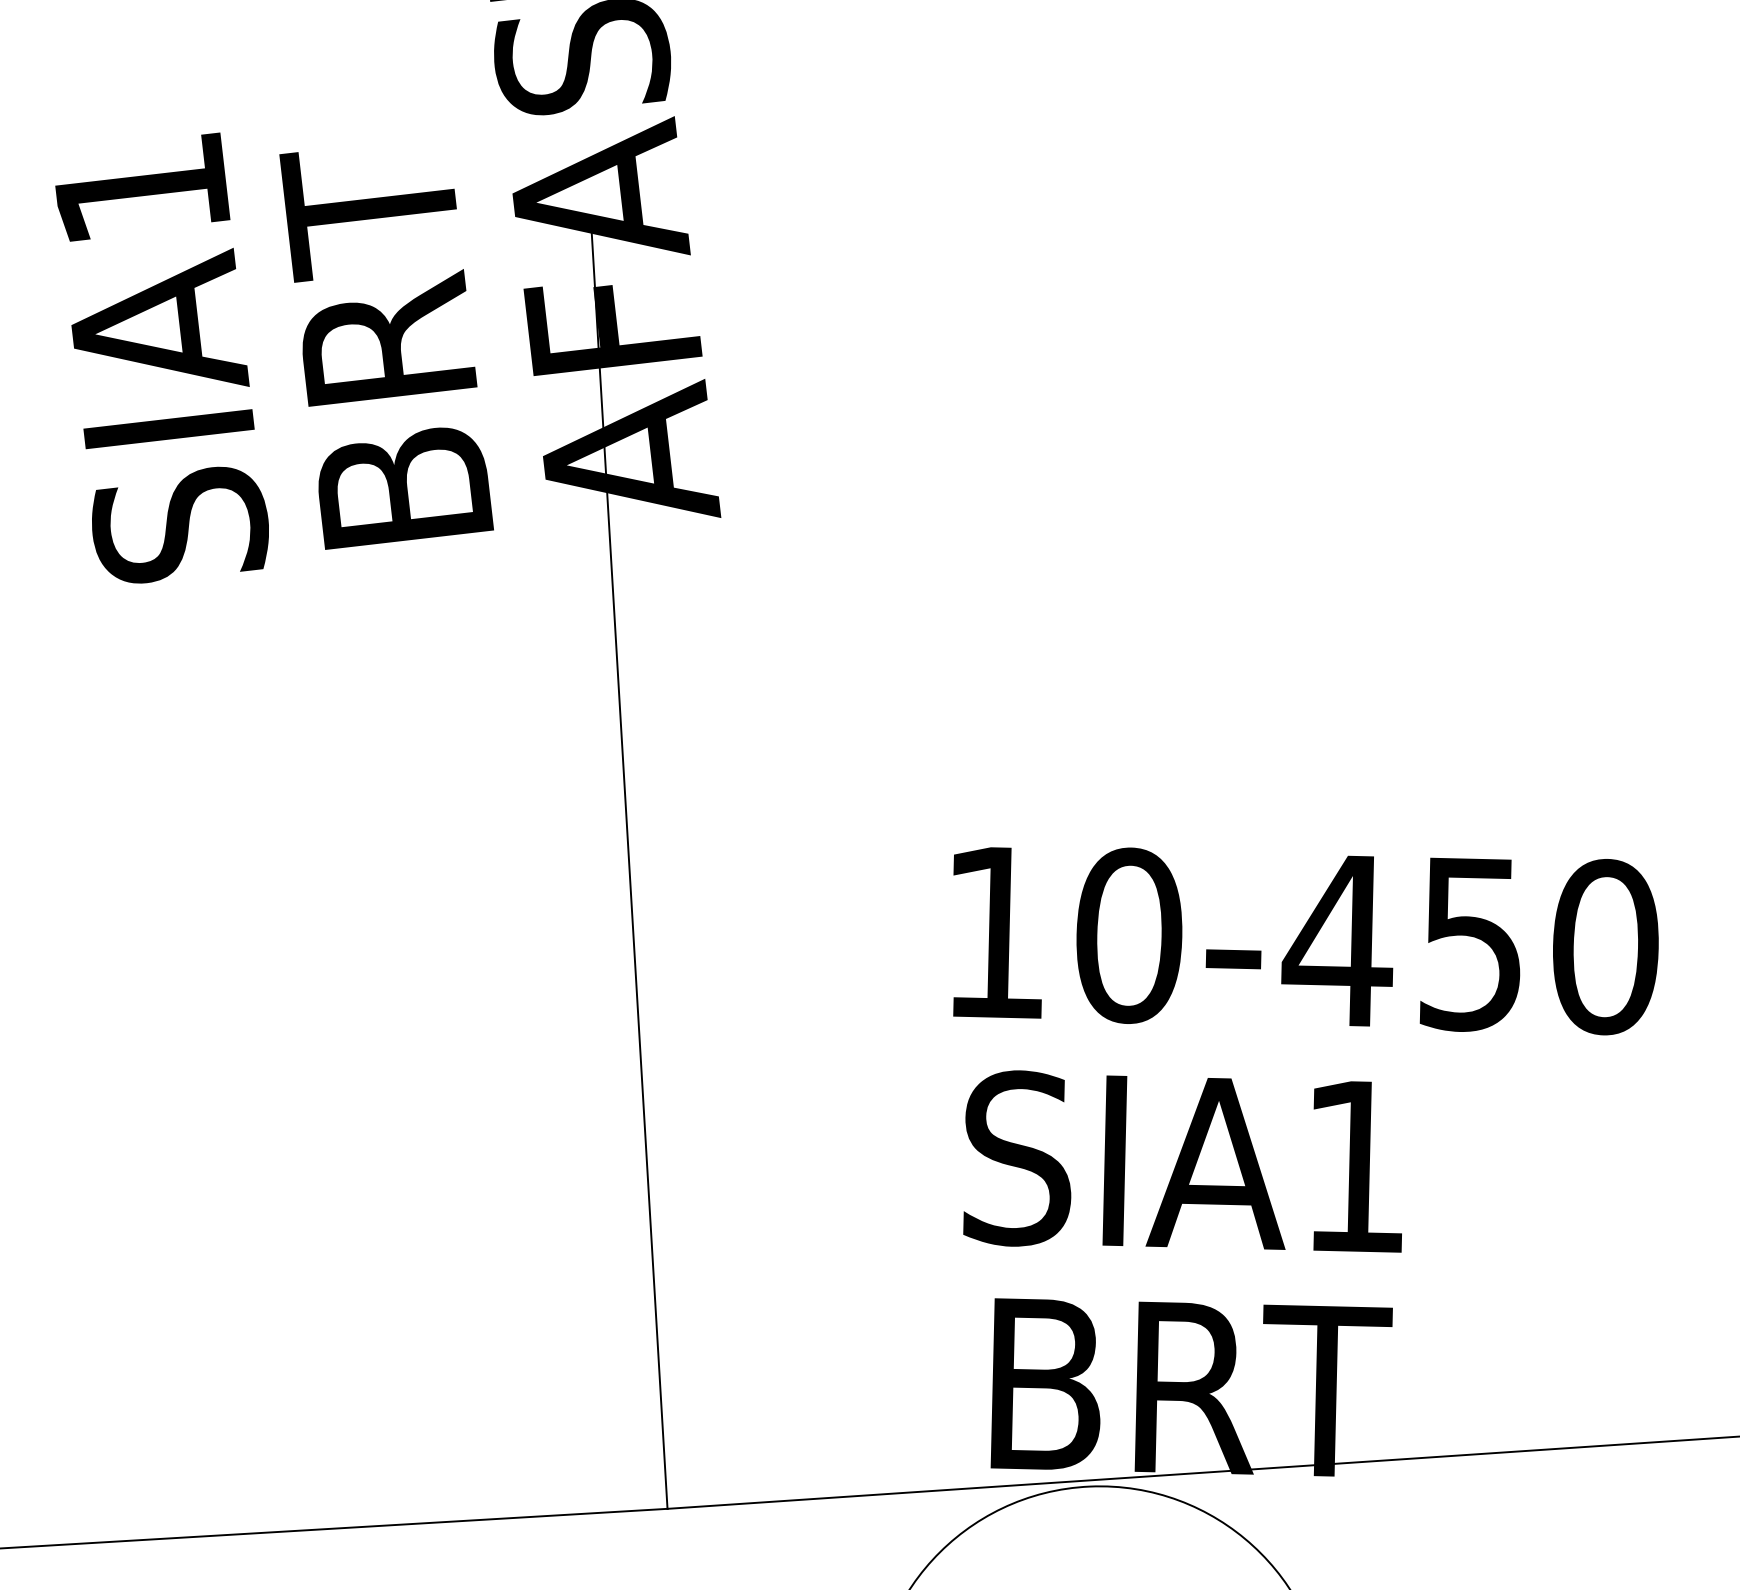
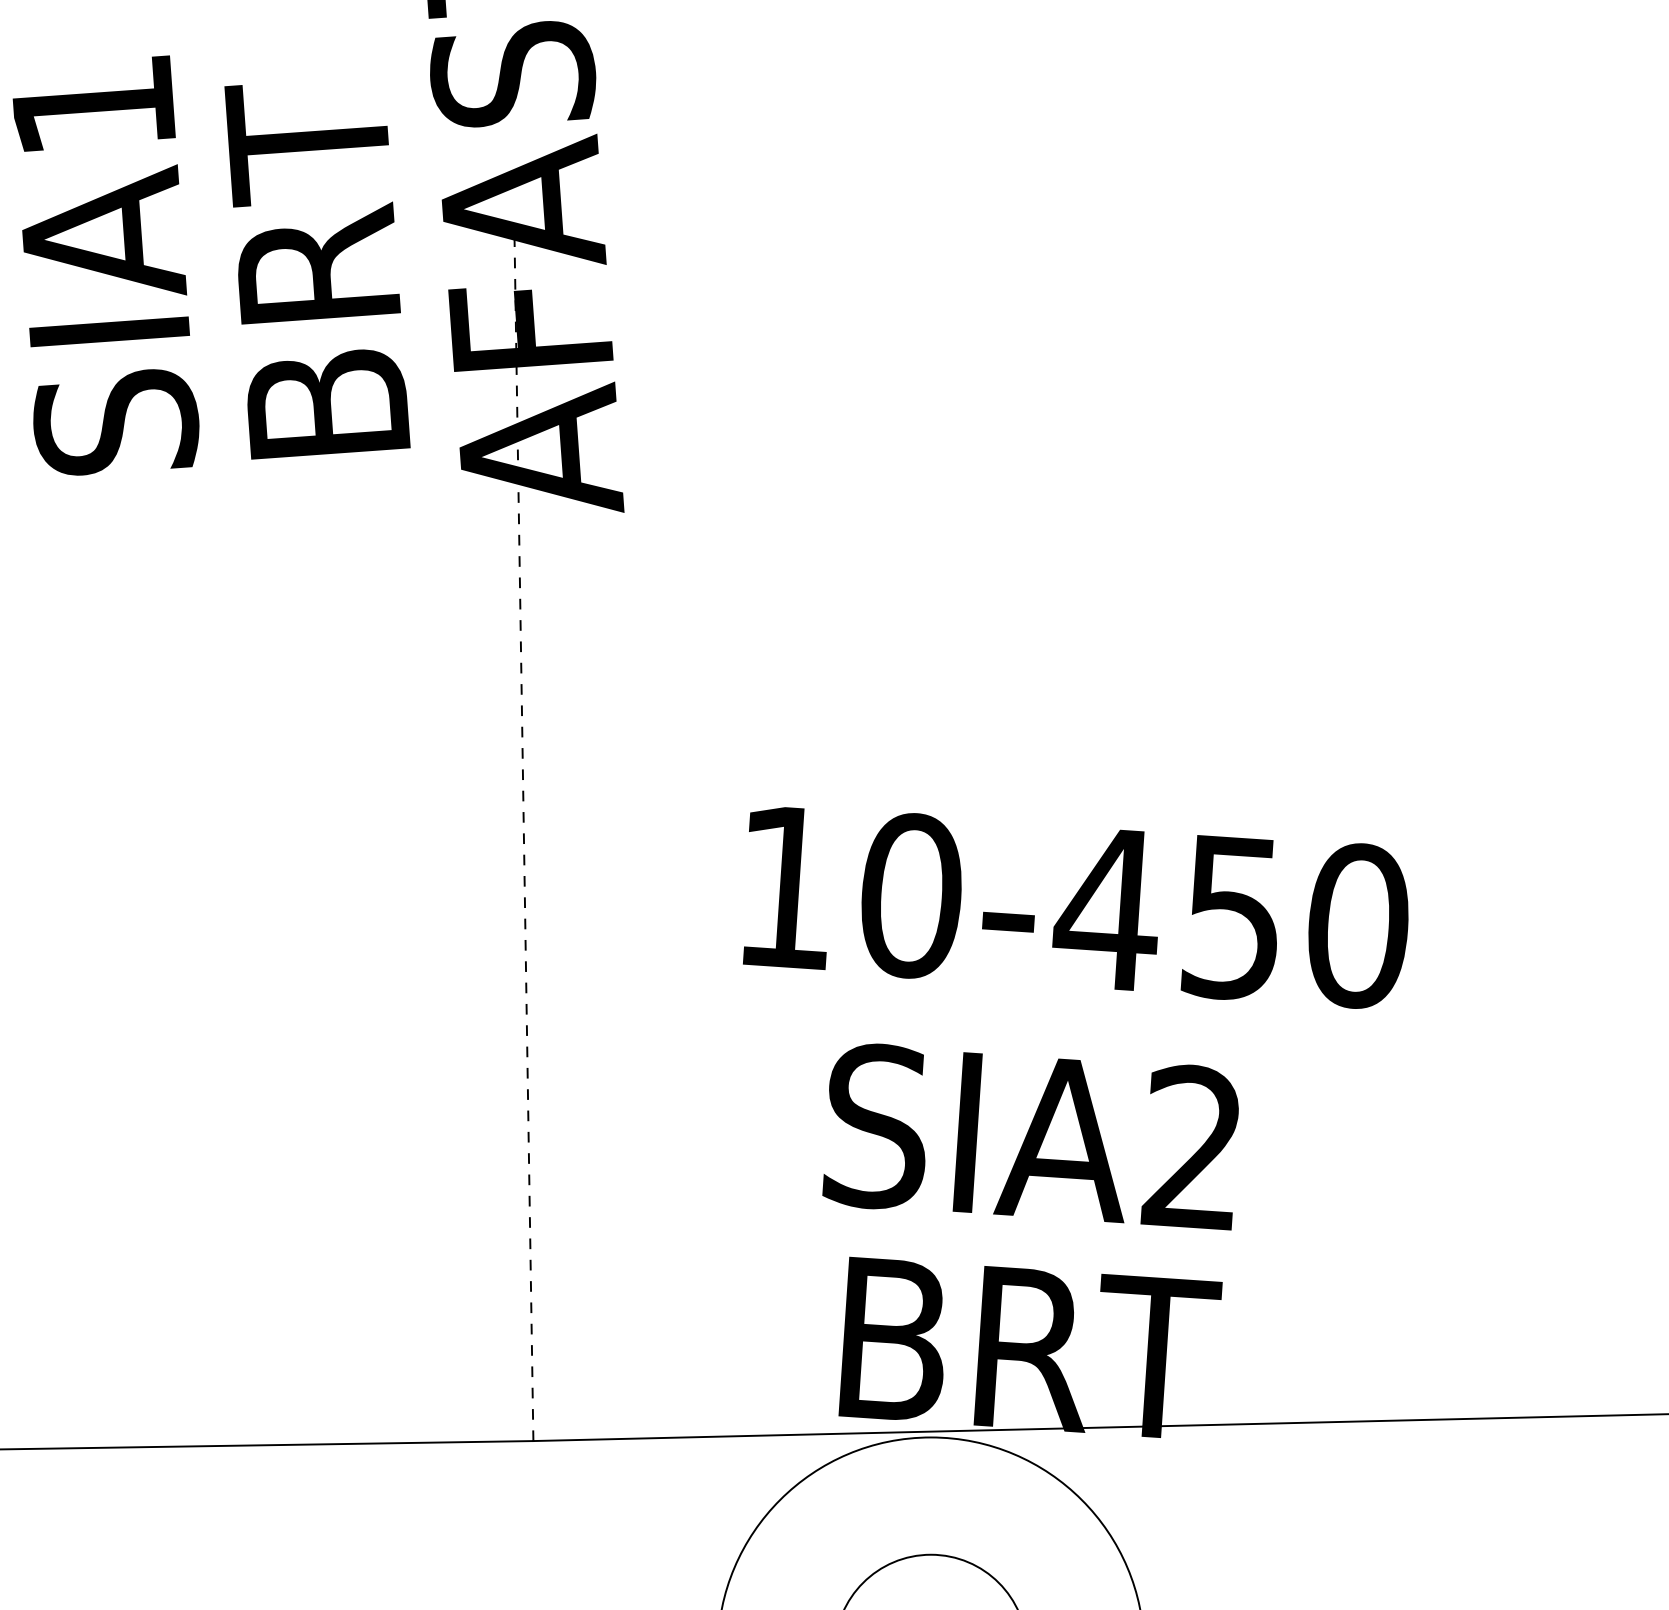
text: (386, 347) -> (317, 272), moved
text: (161, 358) -> (105, 265), moved
line: (628, 865) -> (523, 835), solid -> dashed
text: (1304, 940) -> (1075, 907), moved
text: (1351, 1166) -> (1189, 1147), SIA1 -> SIA2

